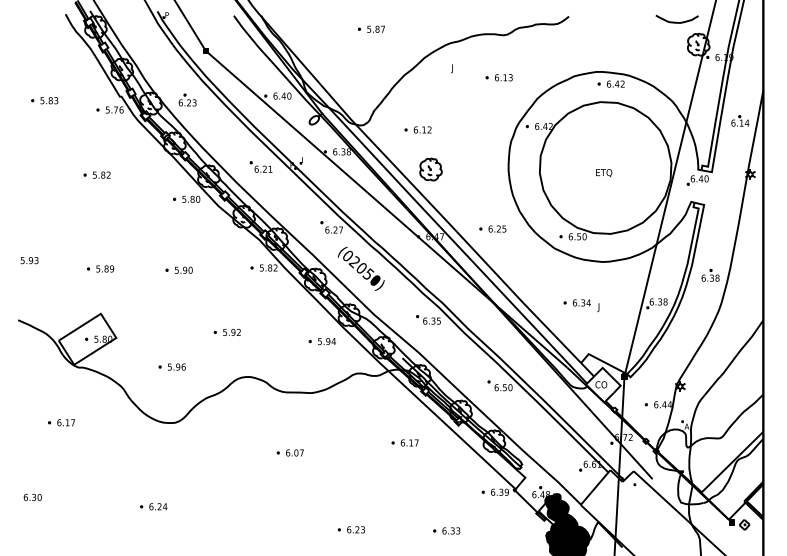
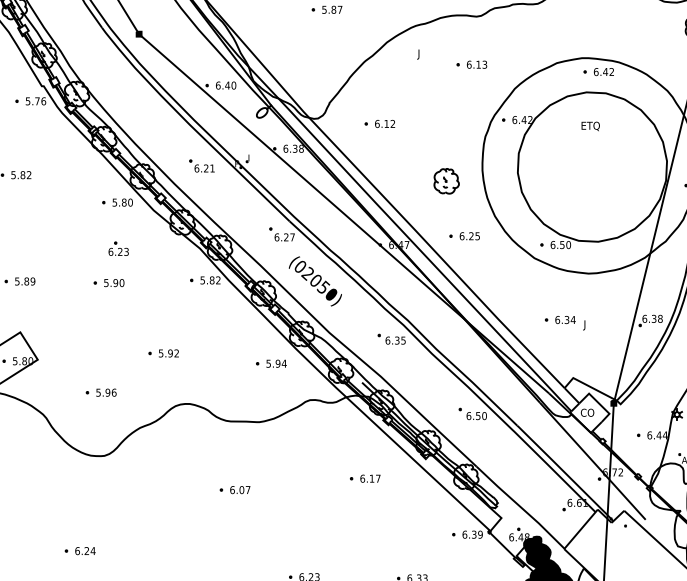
part: (187, 99) -> (118, 248), moved
part: (430, 169) -> (446, 181), moved
text: (604, 173) -> (591, 126), moved

